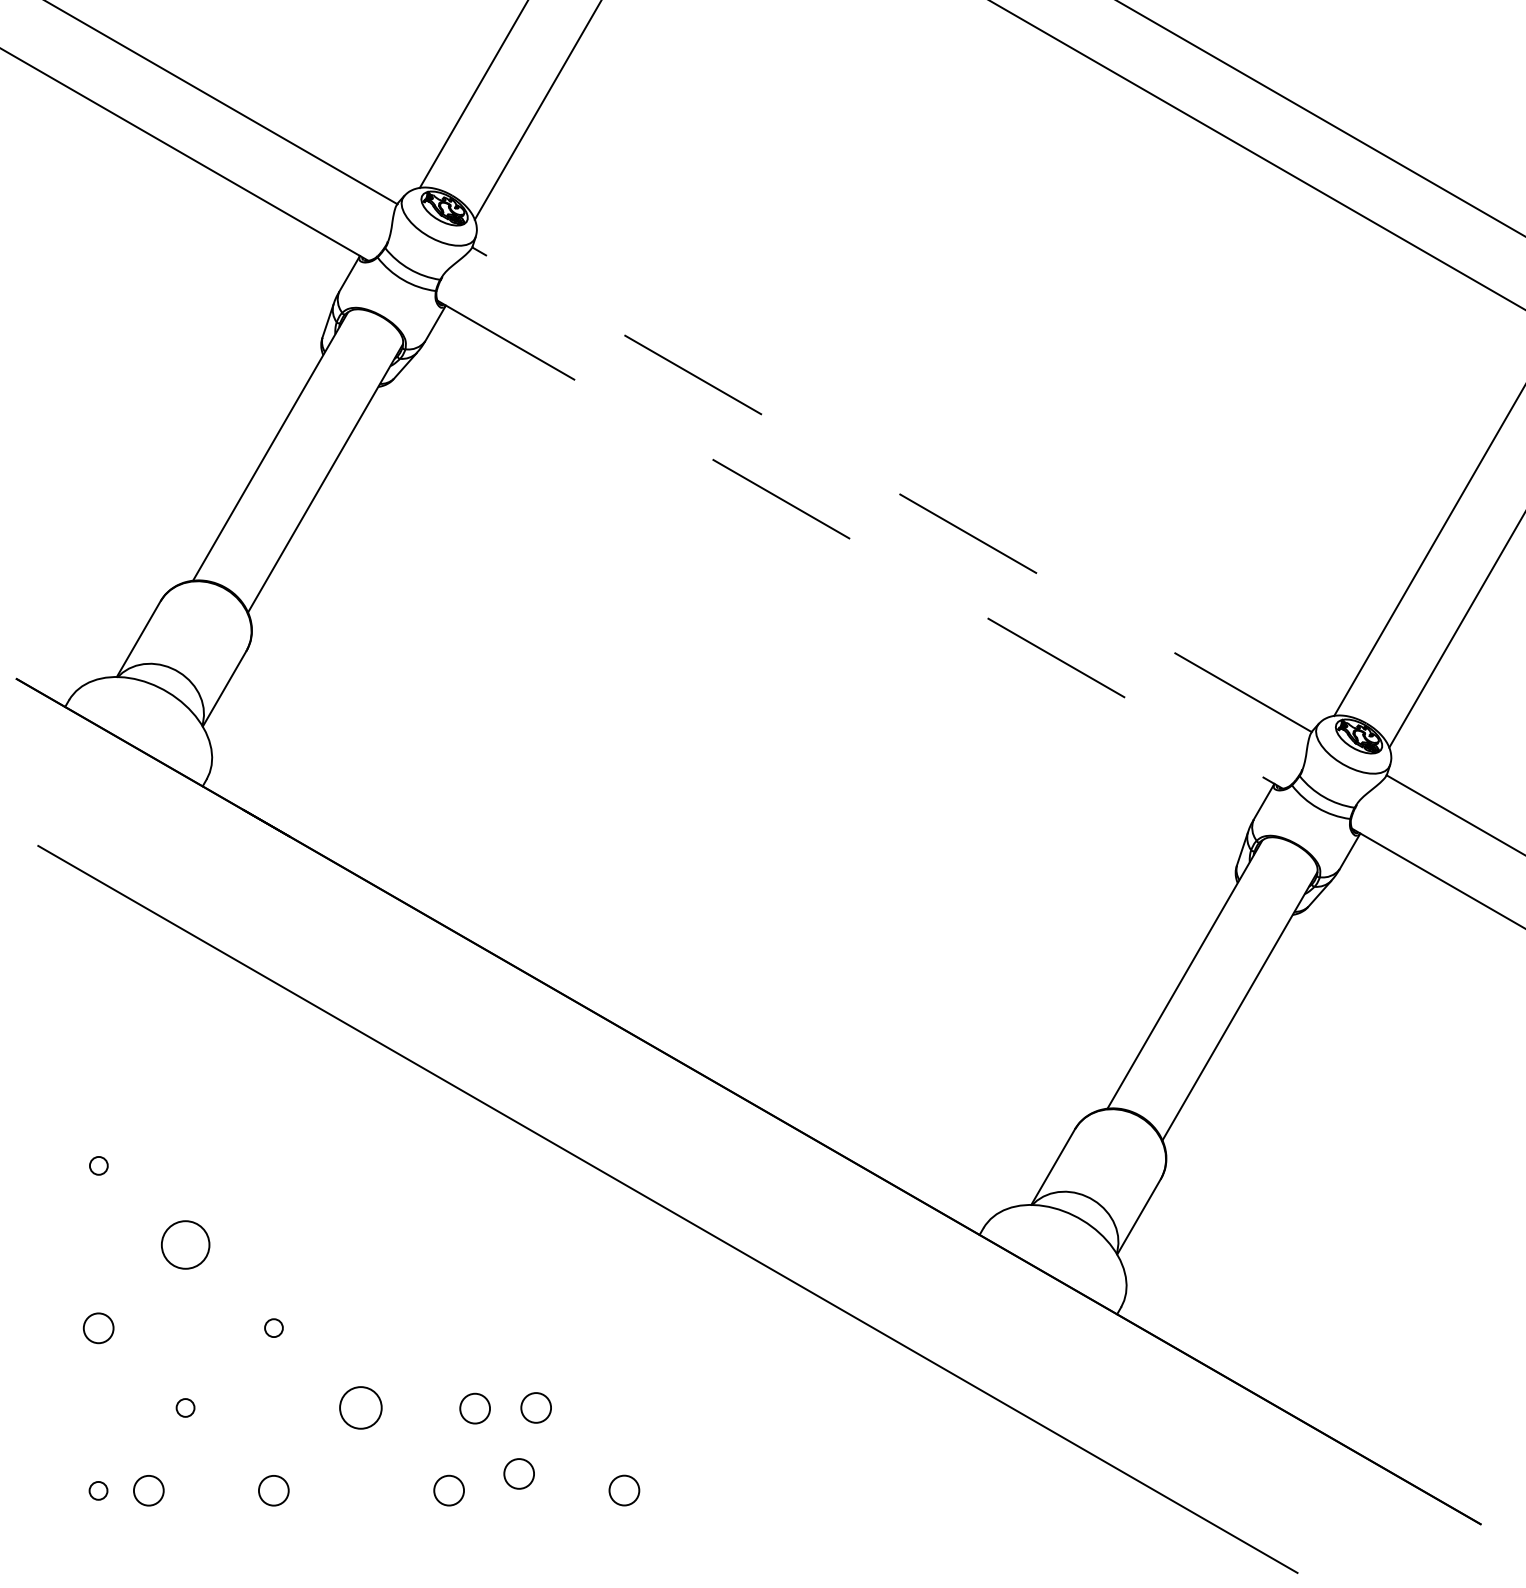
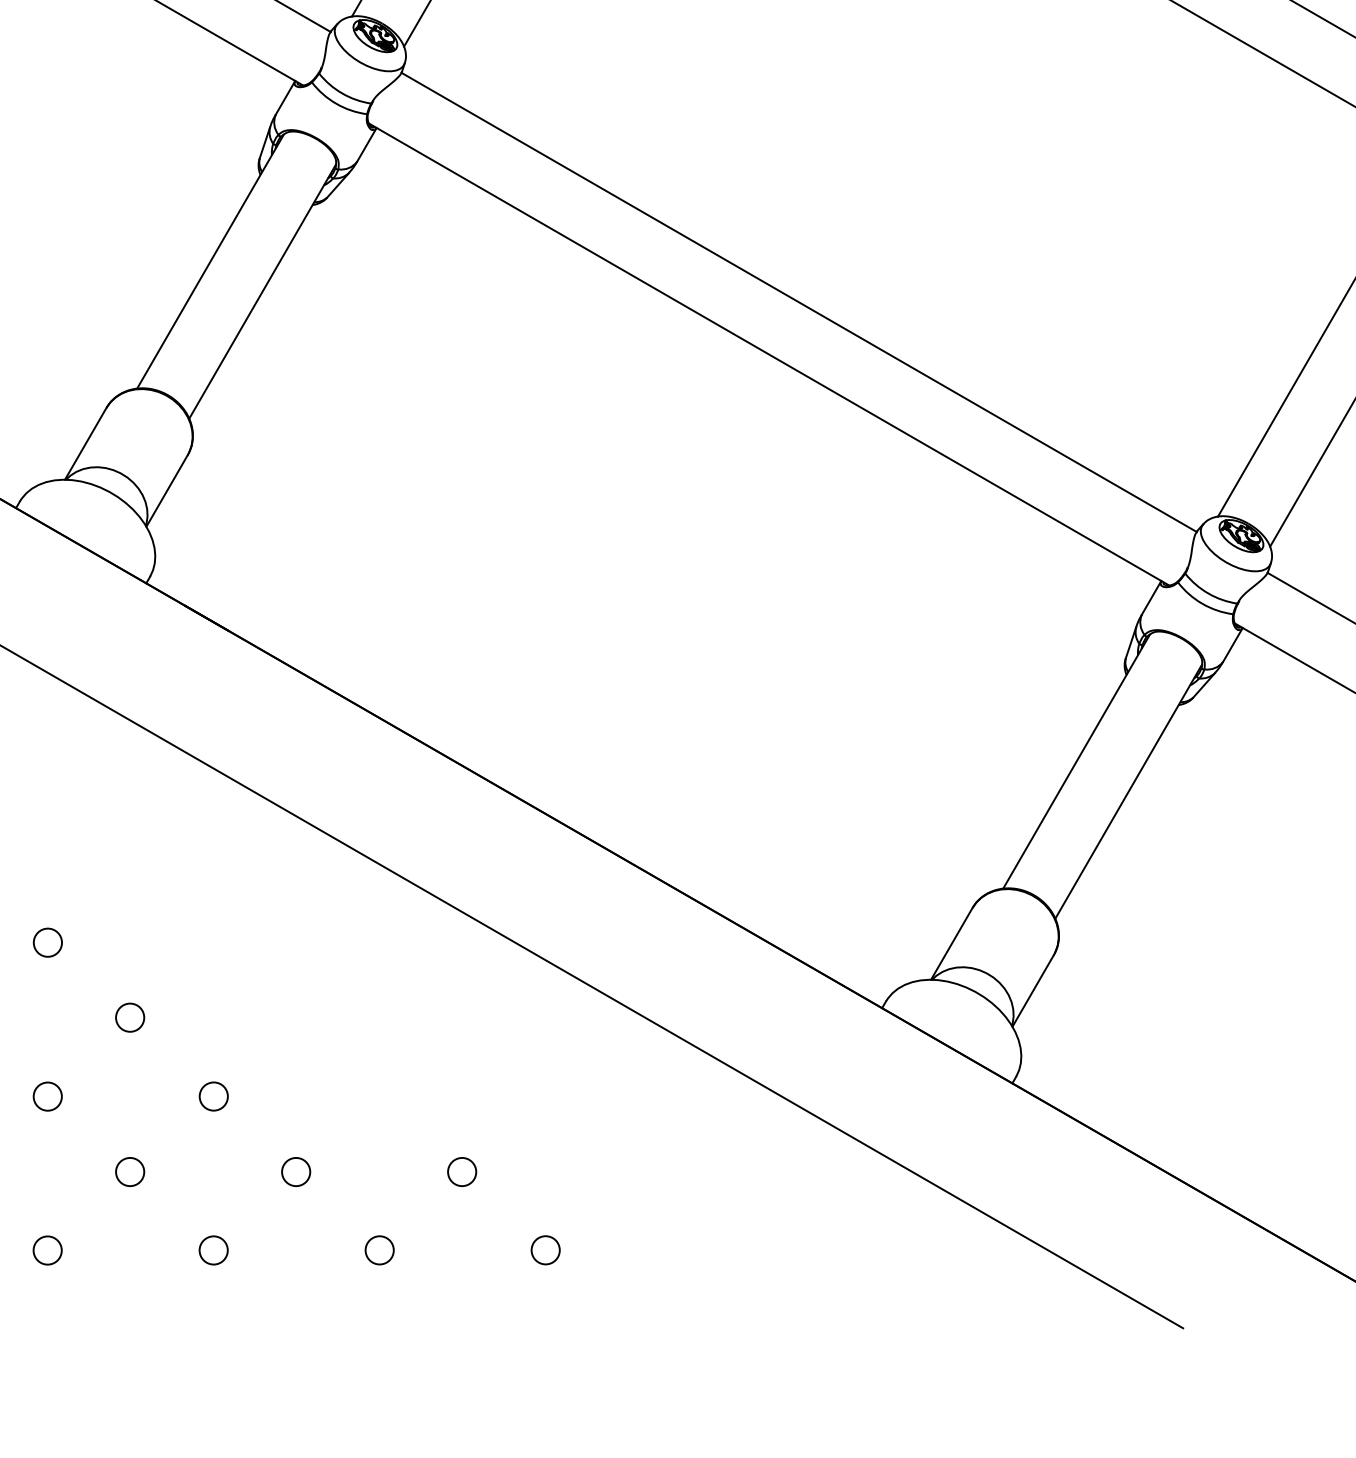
line: (892, 489) -> (799, 302), dashed -> solid
line: (860, 544) -> (769, 354), dashed -> solid
circle: (98, 1165) -> (47, 942), size x1.67
circle: (185, 1244) -> (130, 1017), size x0.62
circle: (273, 1327) -> (213, 1095), size x1.67
circle: (185, 1407) -> (130, 1171), size x1.67
circle: (360, 1407) -> (295, 1171), size x0.71
circle: (474, 1408) -> (403, 1172), removed
circle: (518, 1473) -> (445, 1234), removed
circle: (98, 1490) -> (47, 1250), size x1.67
circle: (148, 1490) -> (94, 1250), removed

